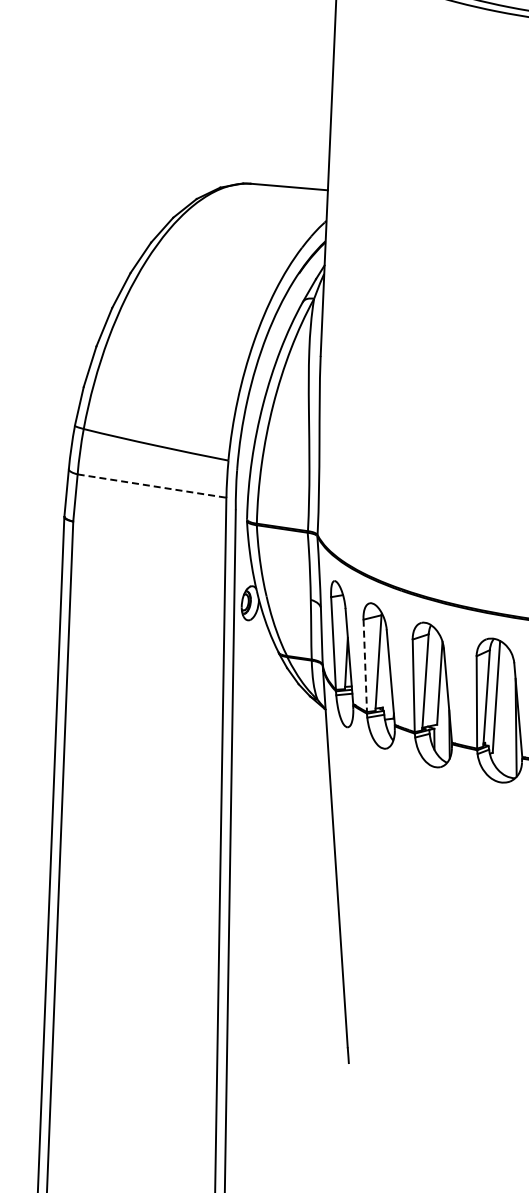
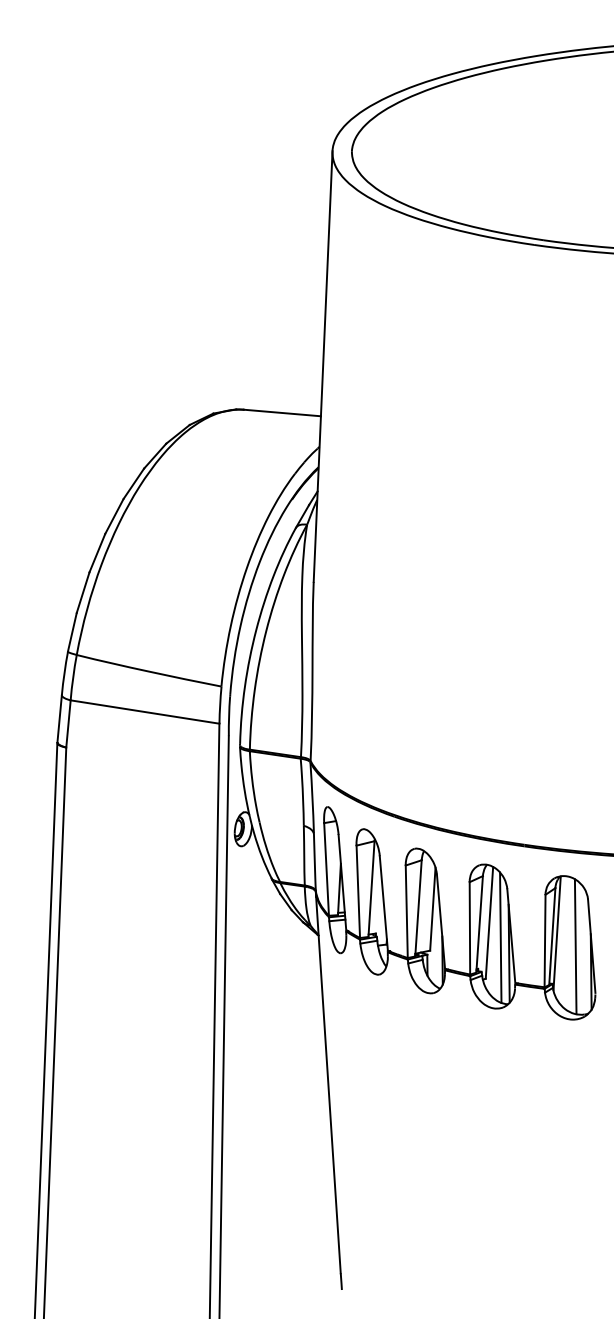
line: (152, 486) -> (145, 712), dashed -> solid
line: (365, 666) -> (358, 892), dashed -> solid
line: (507, 711) -> (500, 937), added

